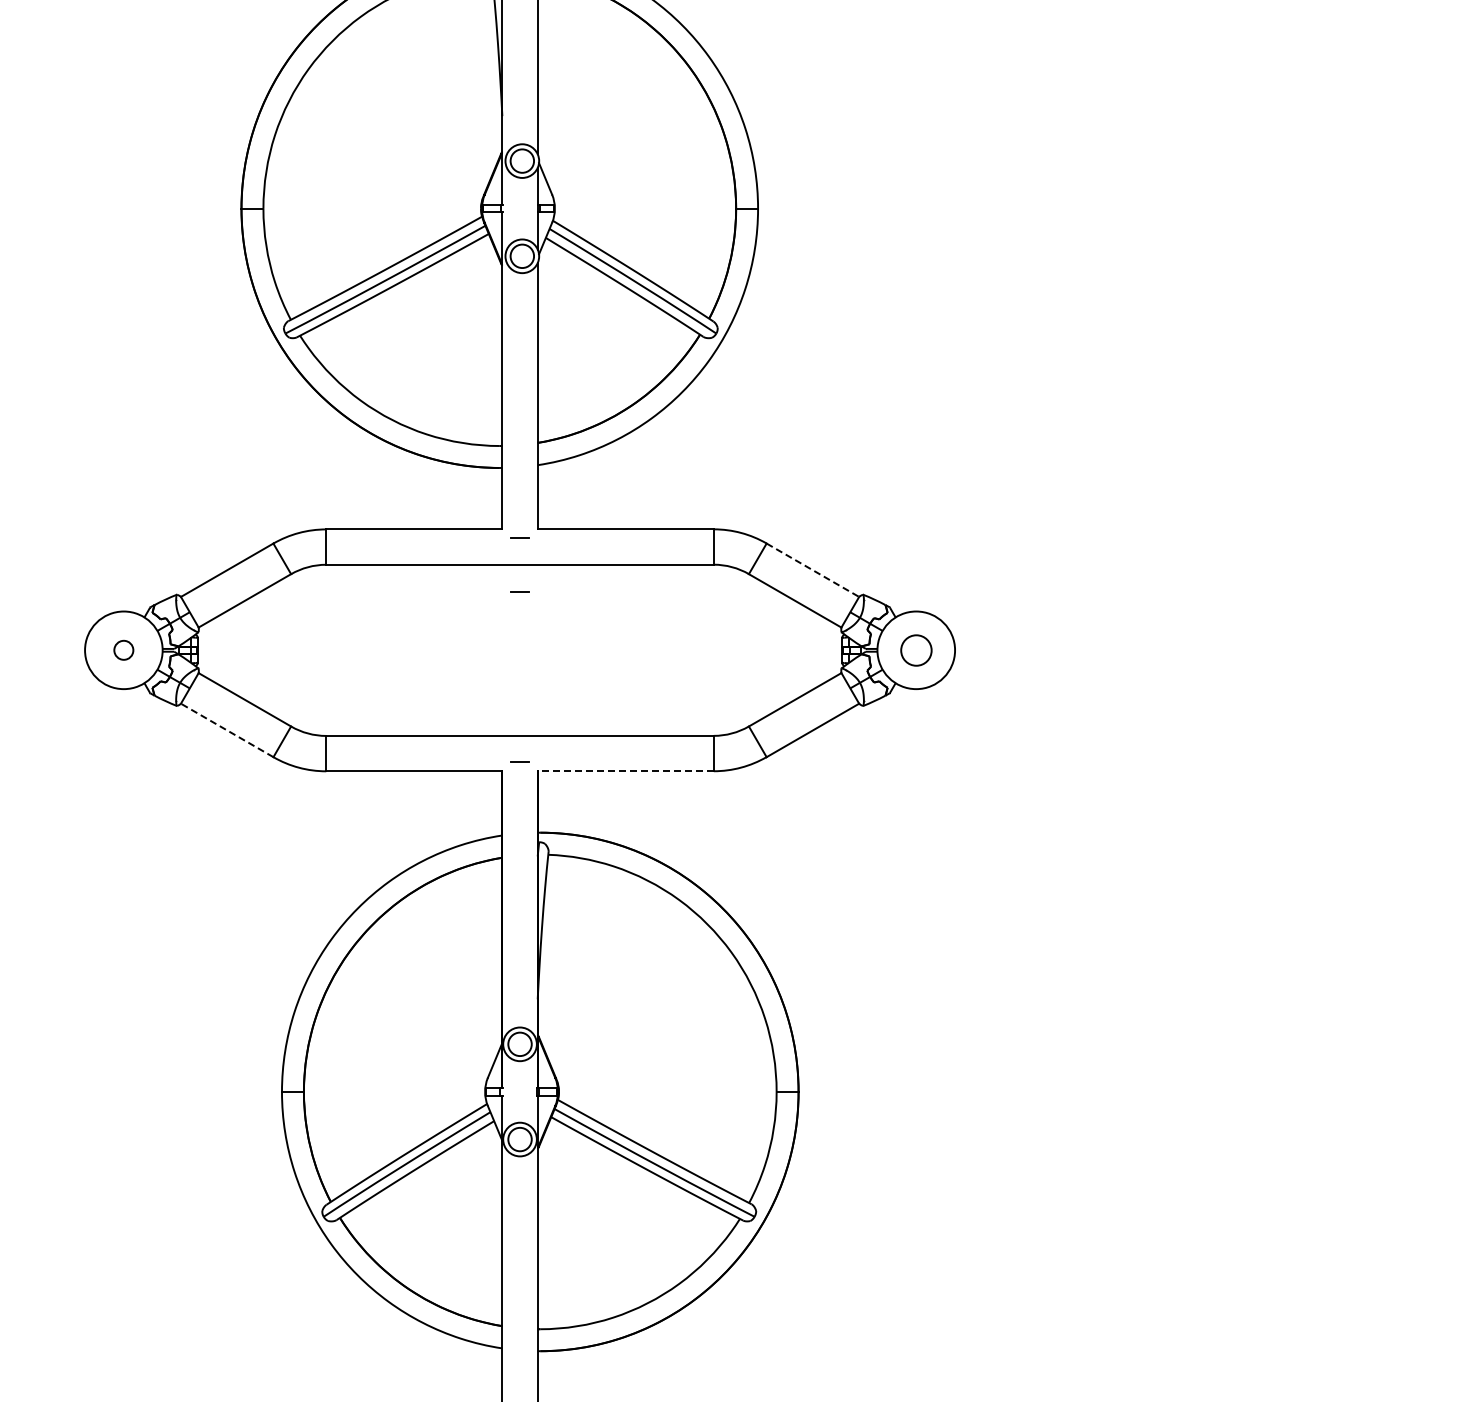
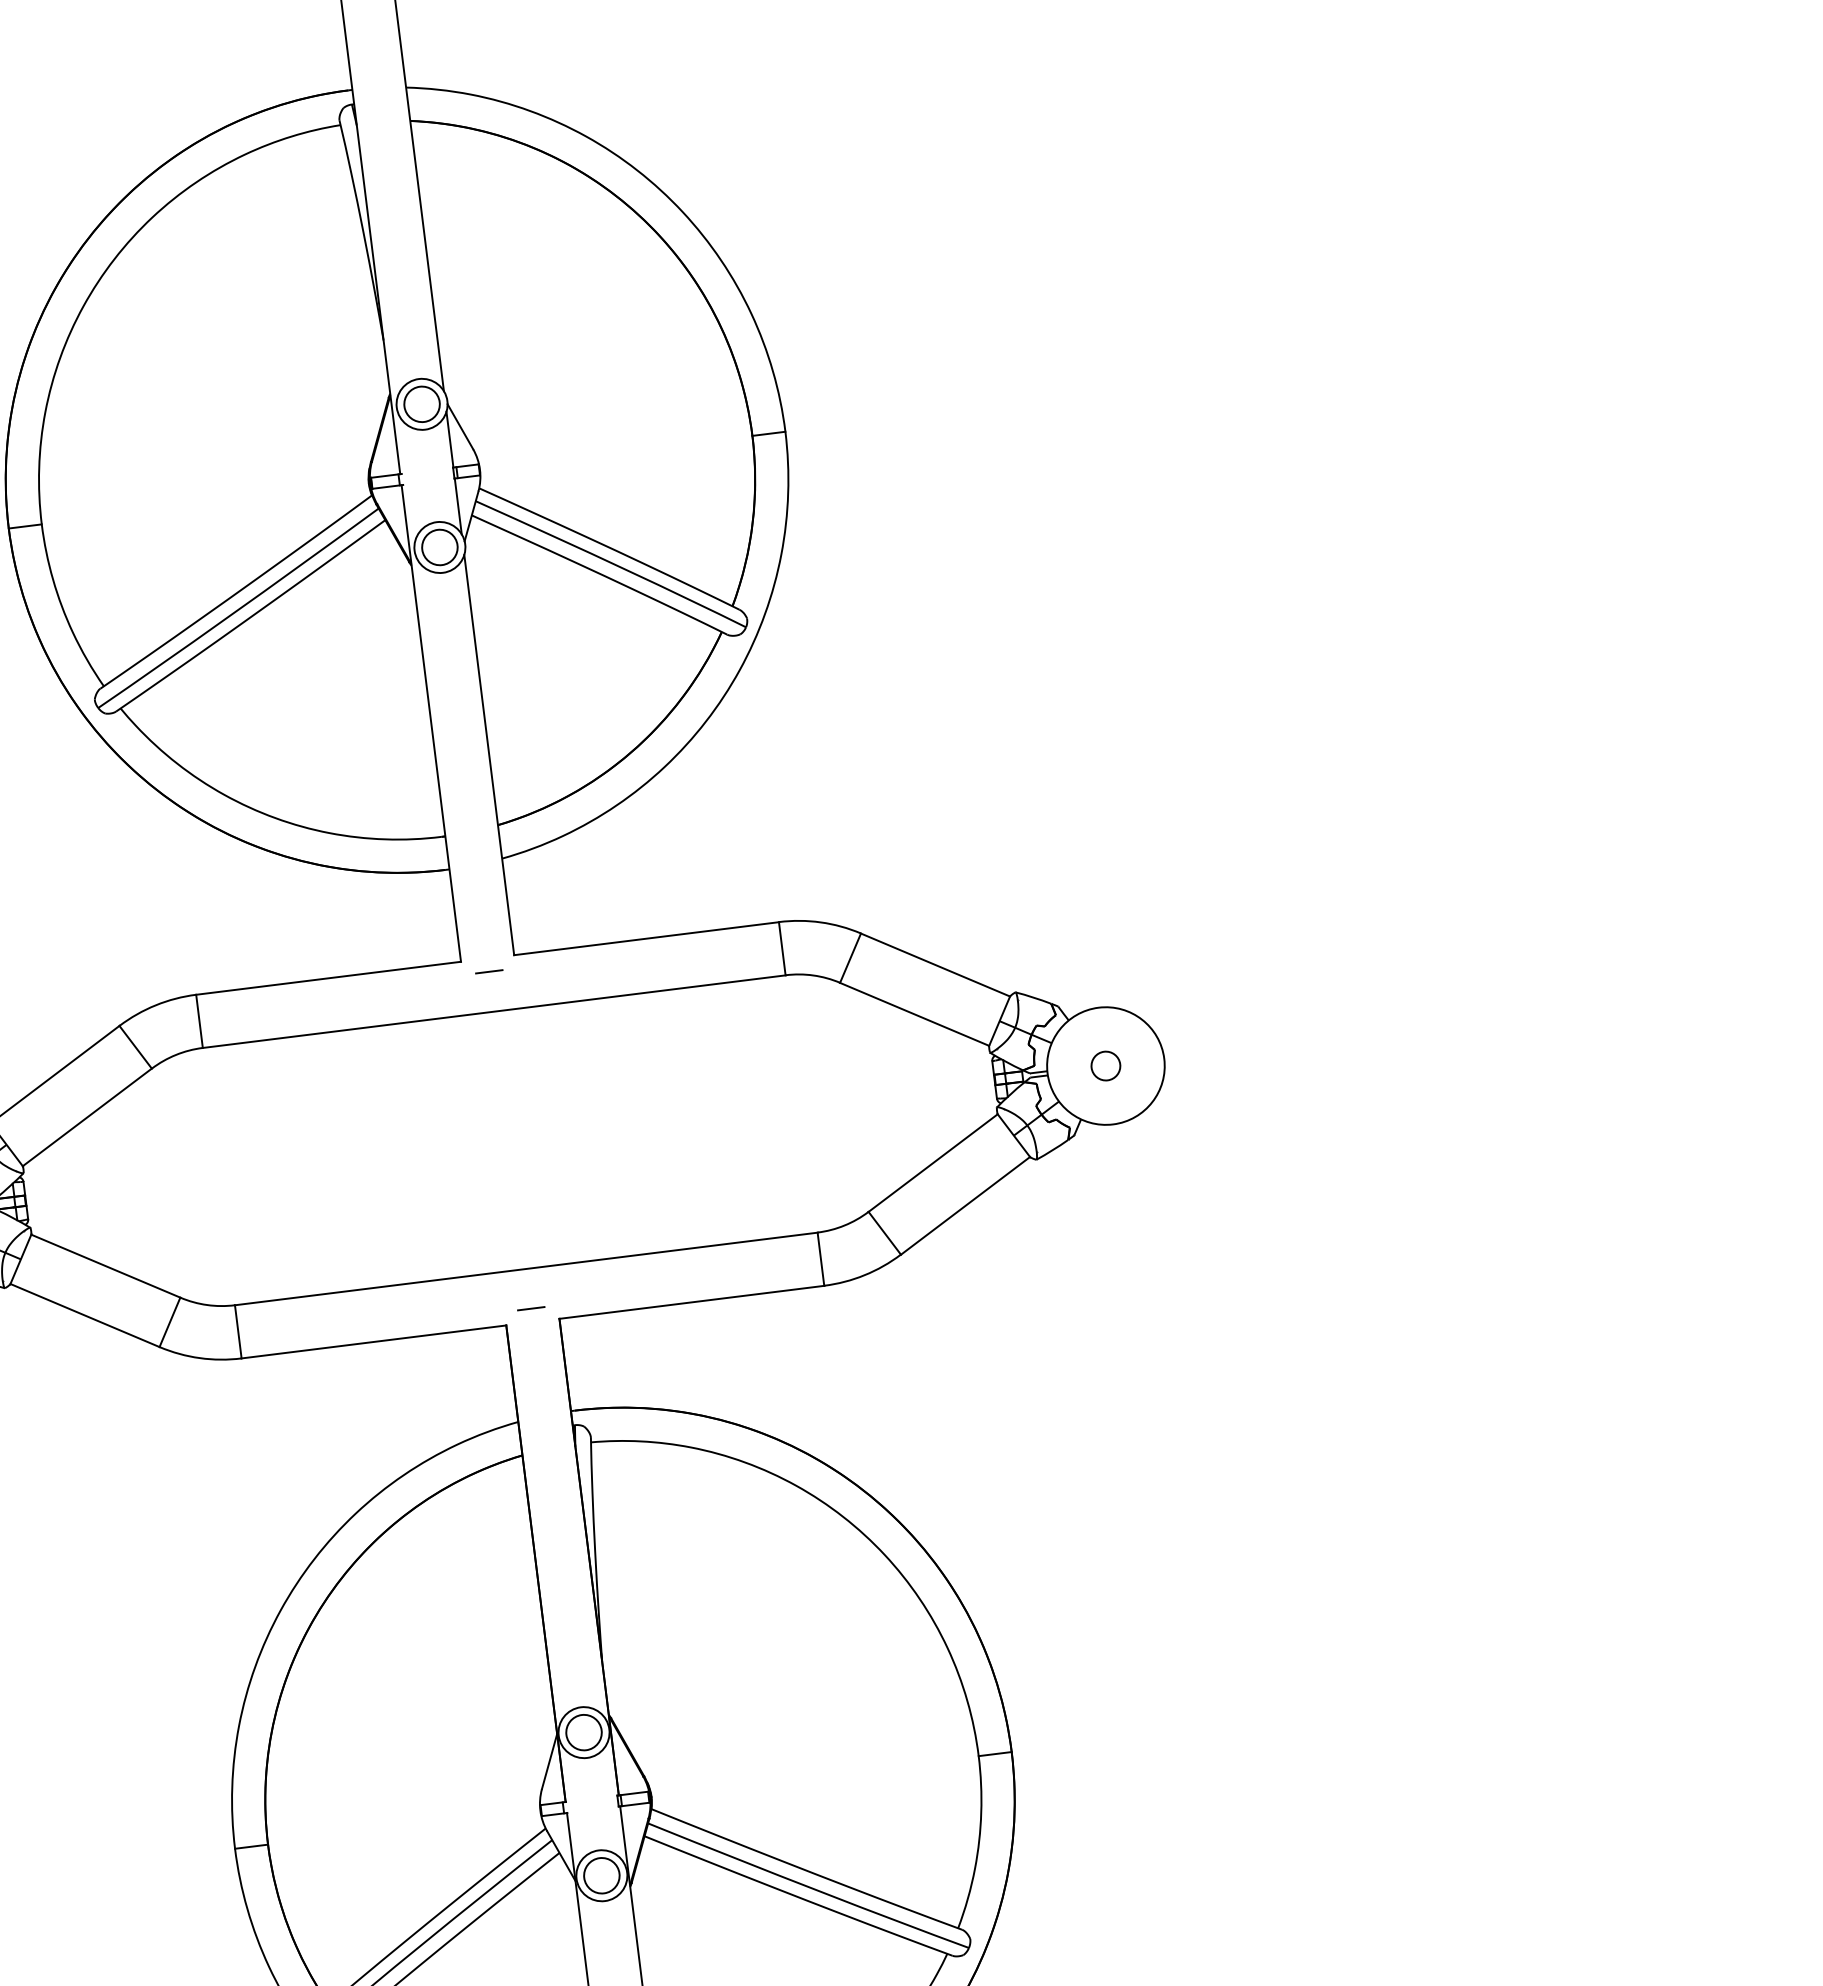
line: (813, 570) -> (936, 965), dashed -> solid
line: (519, 591) -> (498, 1051), removed
circle: (915, 649) -> (1104, 1064), size x0.62
line: (226, 730) -> (83, 1315), dashed -> solid
line: (625, 771) -> (691, 1302), dashed -> solid

